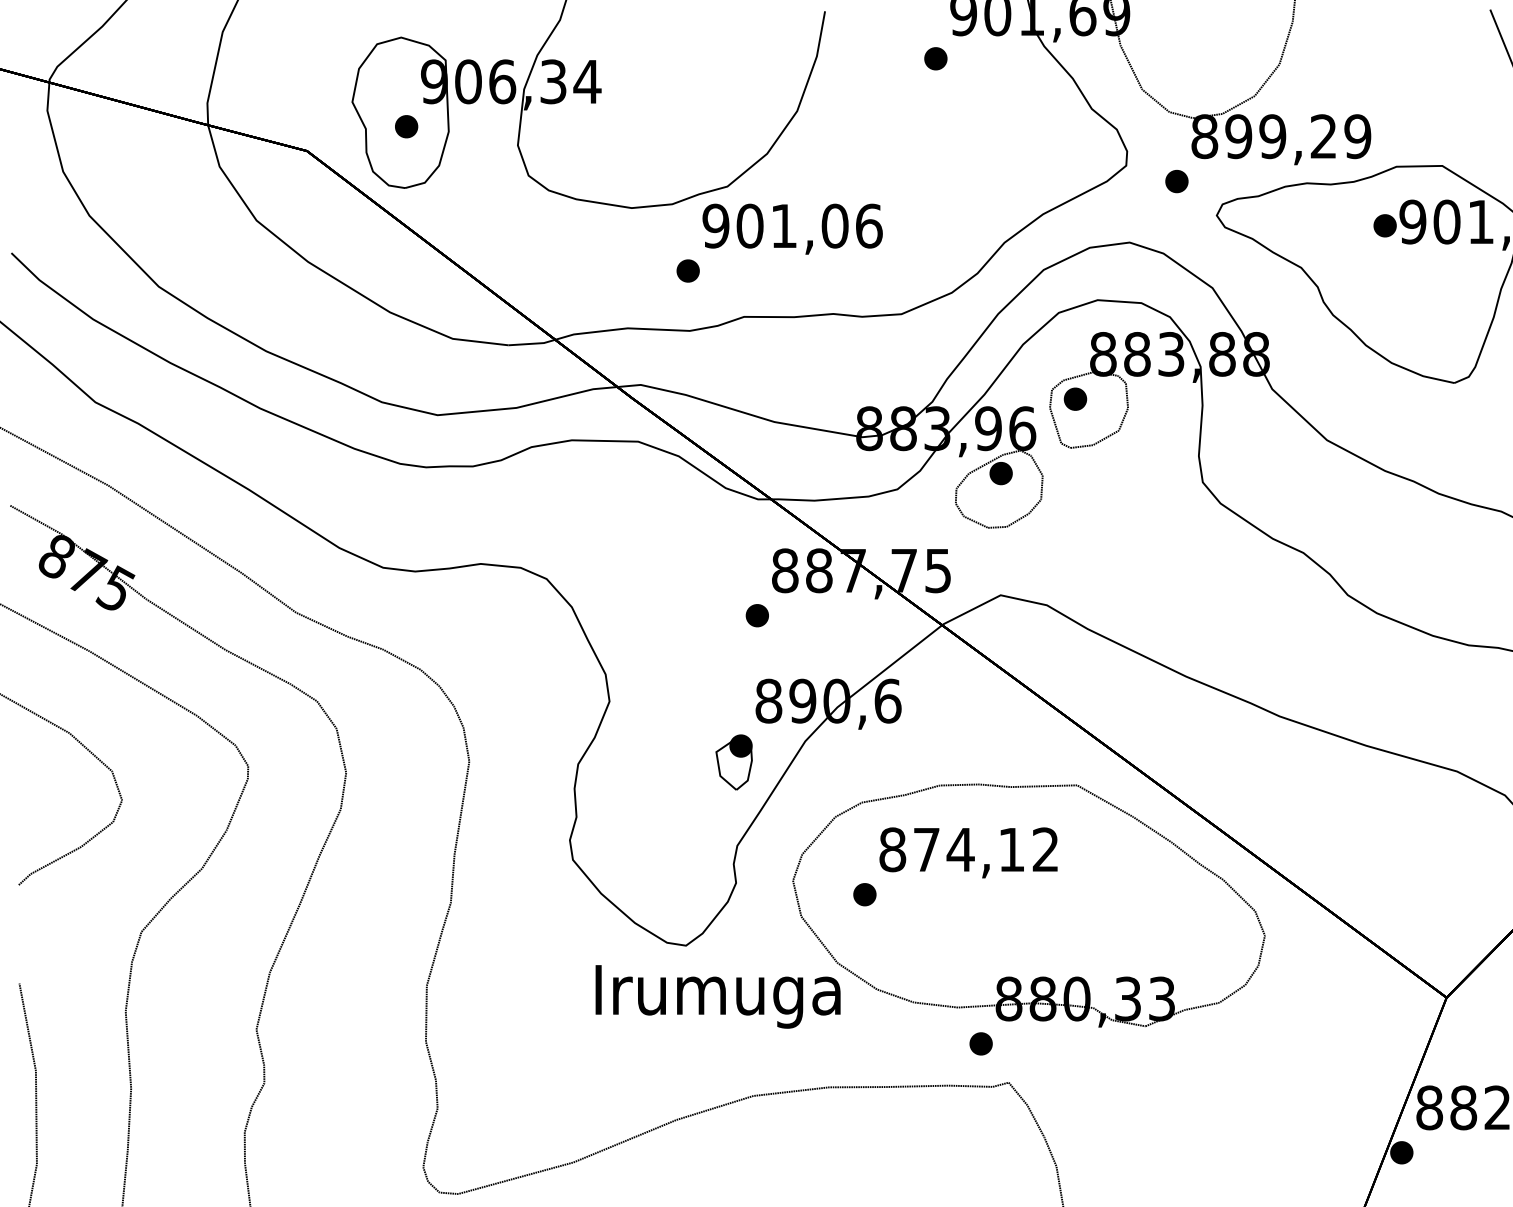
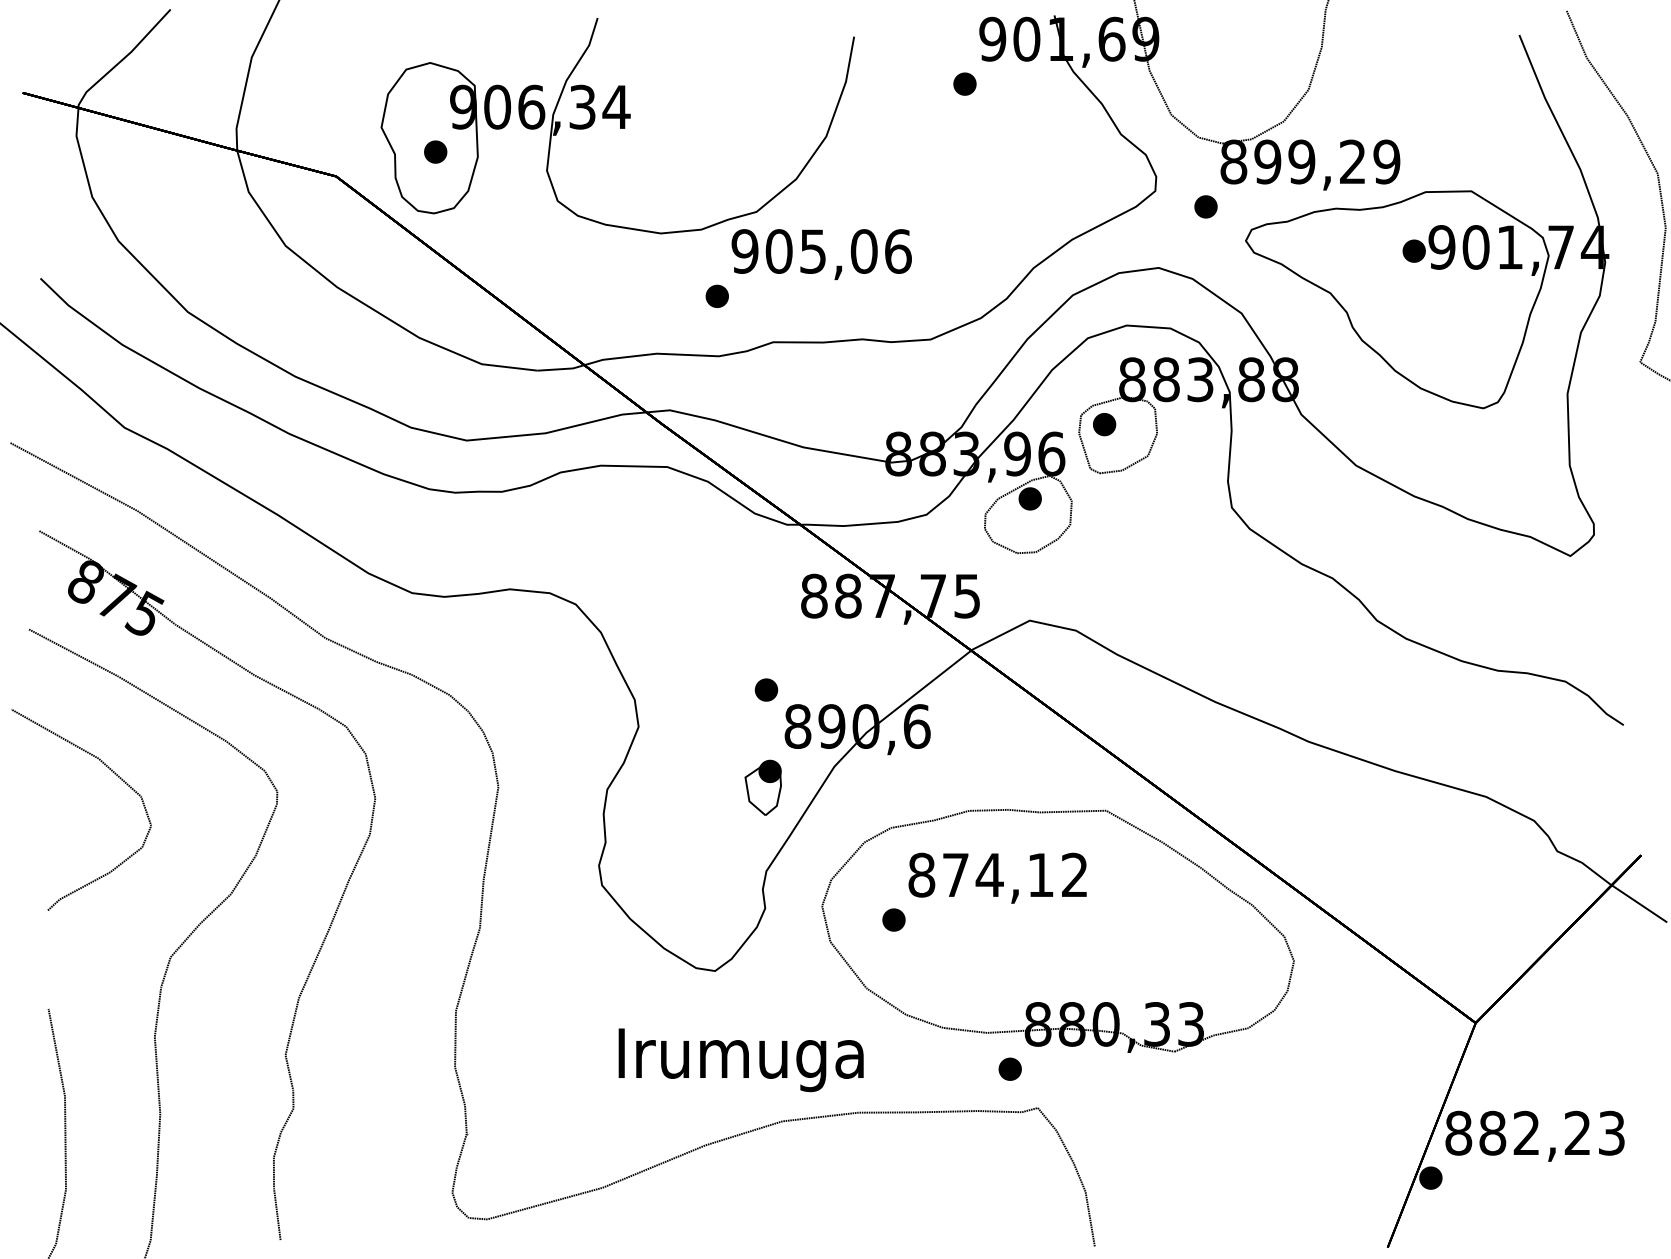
text: (783, 226) -> (812, 251), 901,06 -> 905,06
part: (757, 615) -> (766, 689), moved
text: (717, 997) -> (740, 1060), moved

